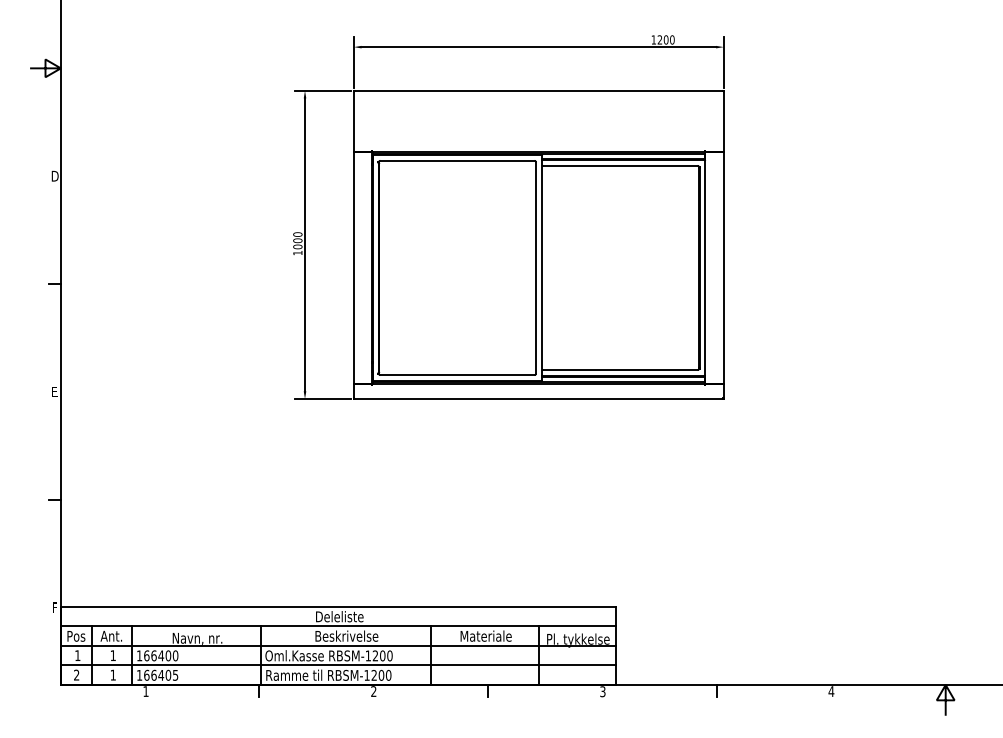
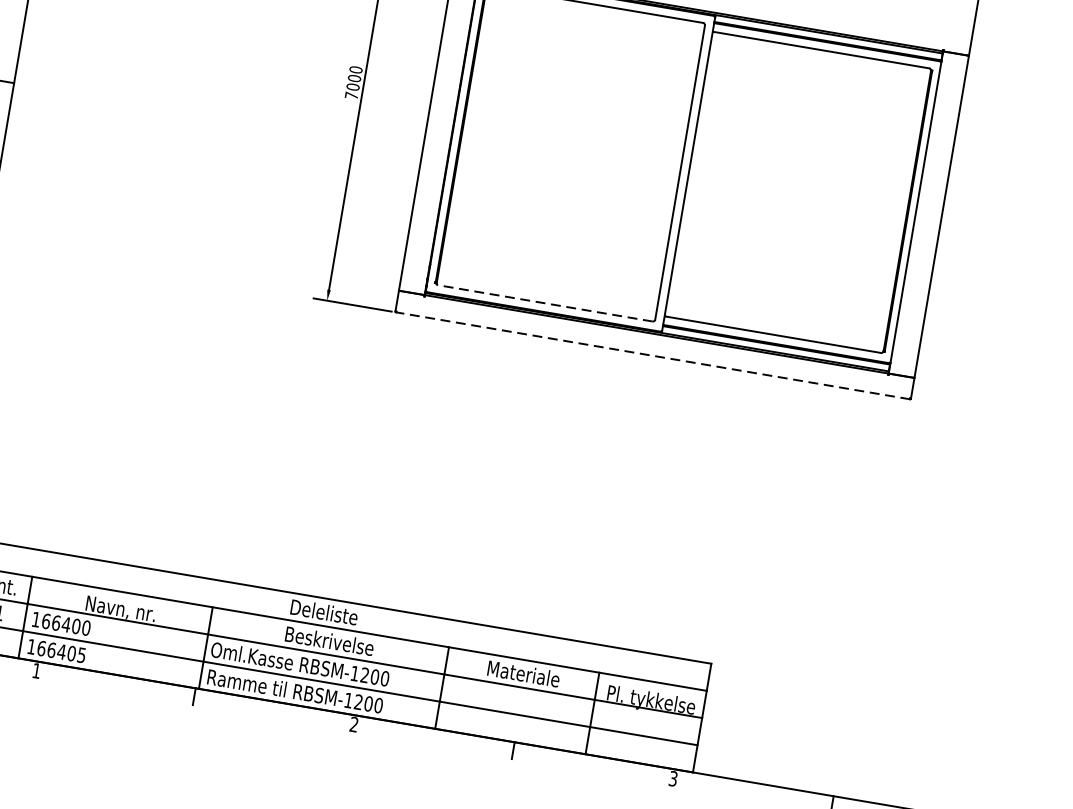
text: (297, 252) -> (351, 94), 1000 -> 7000
line: (456, 375) -> (543, 303), solid -> dashed
line: (538, 399) -> (652, 356), solid -> dashed

